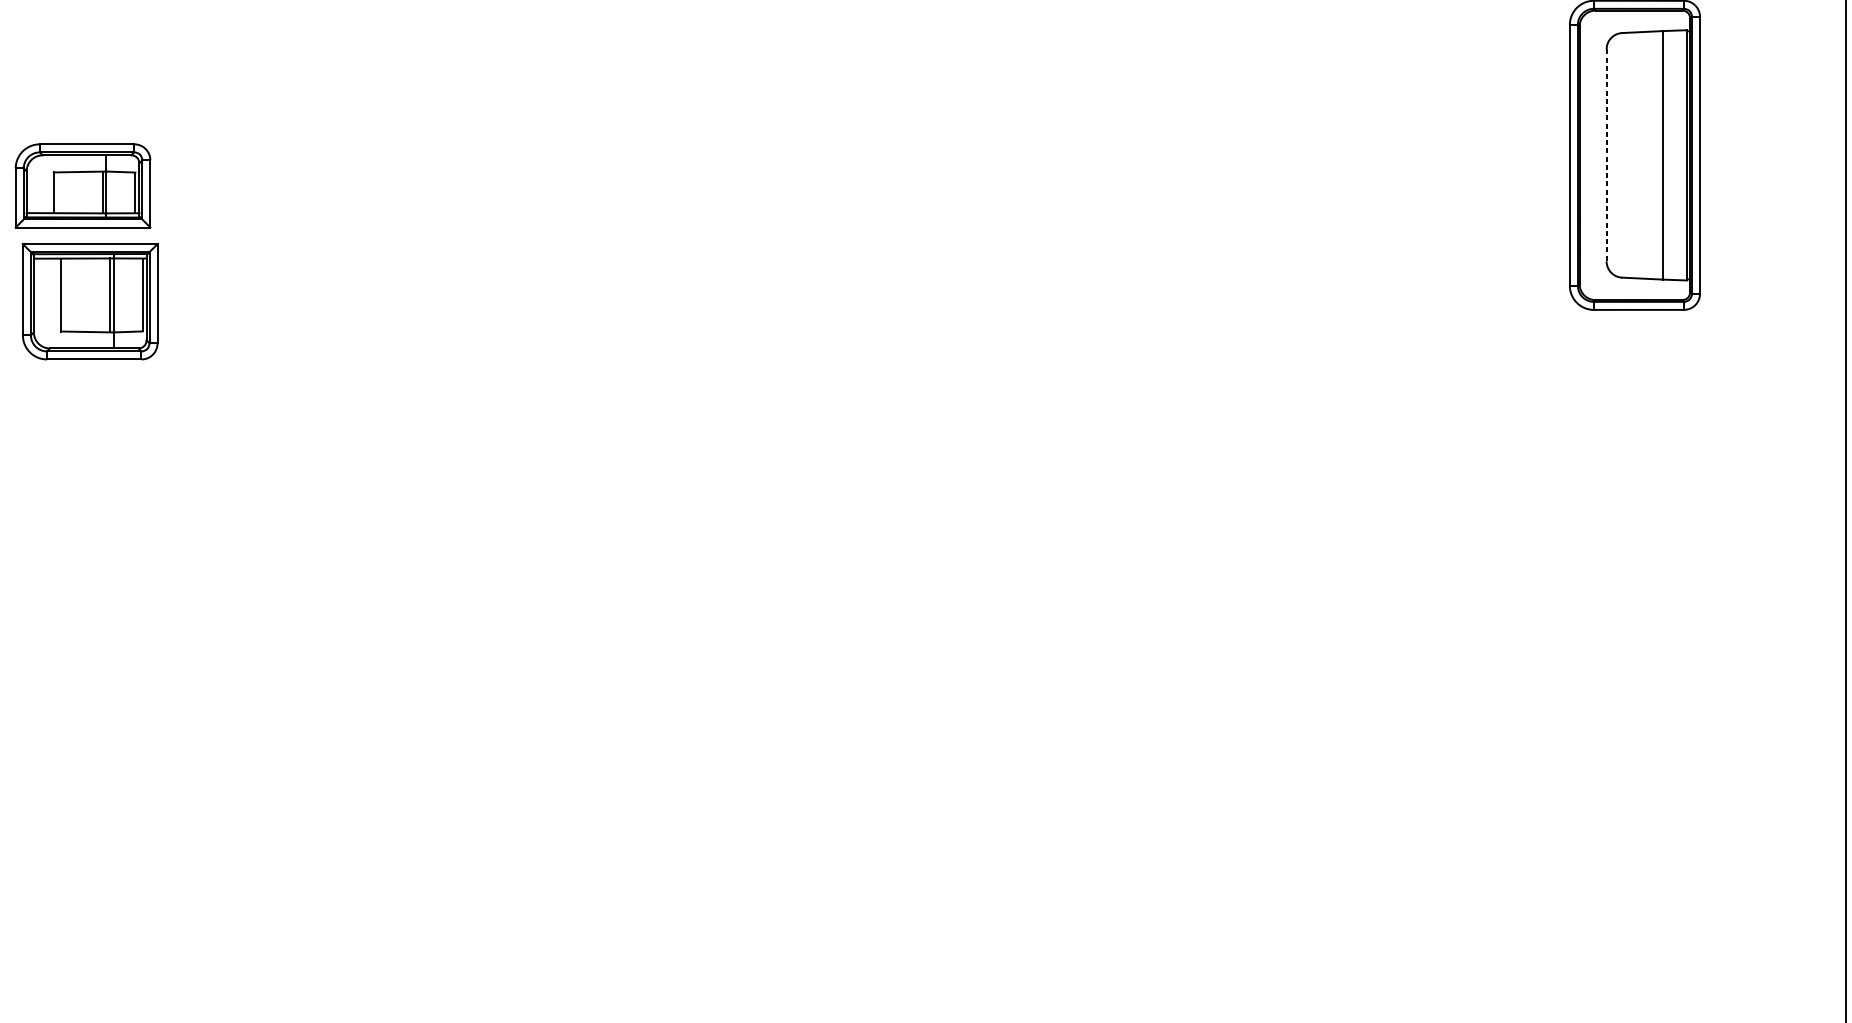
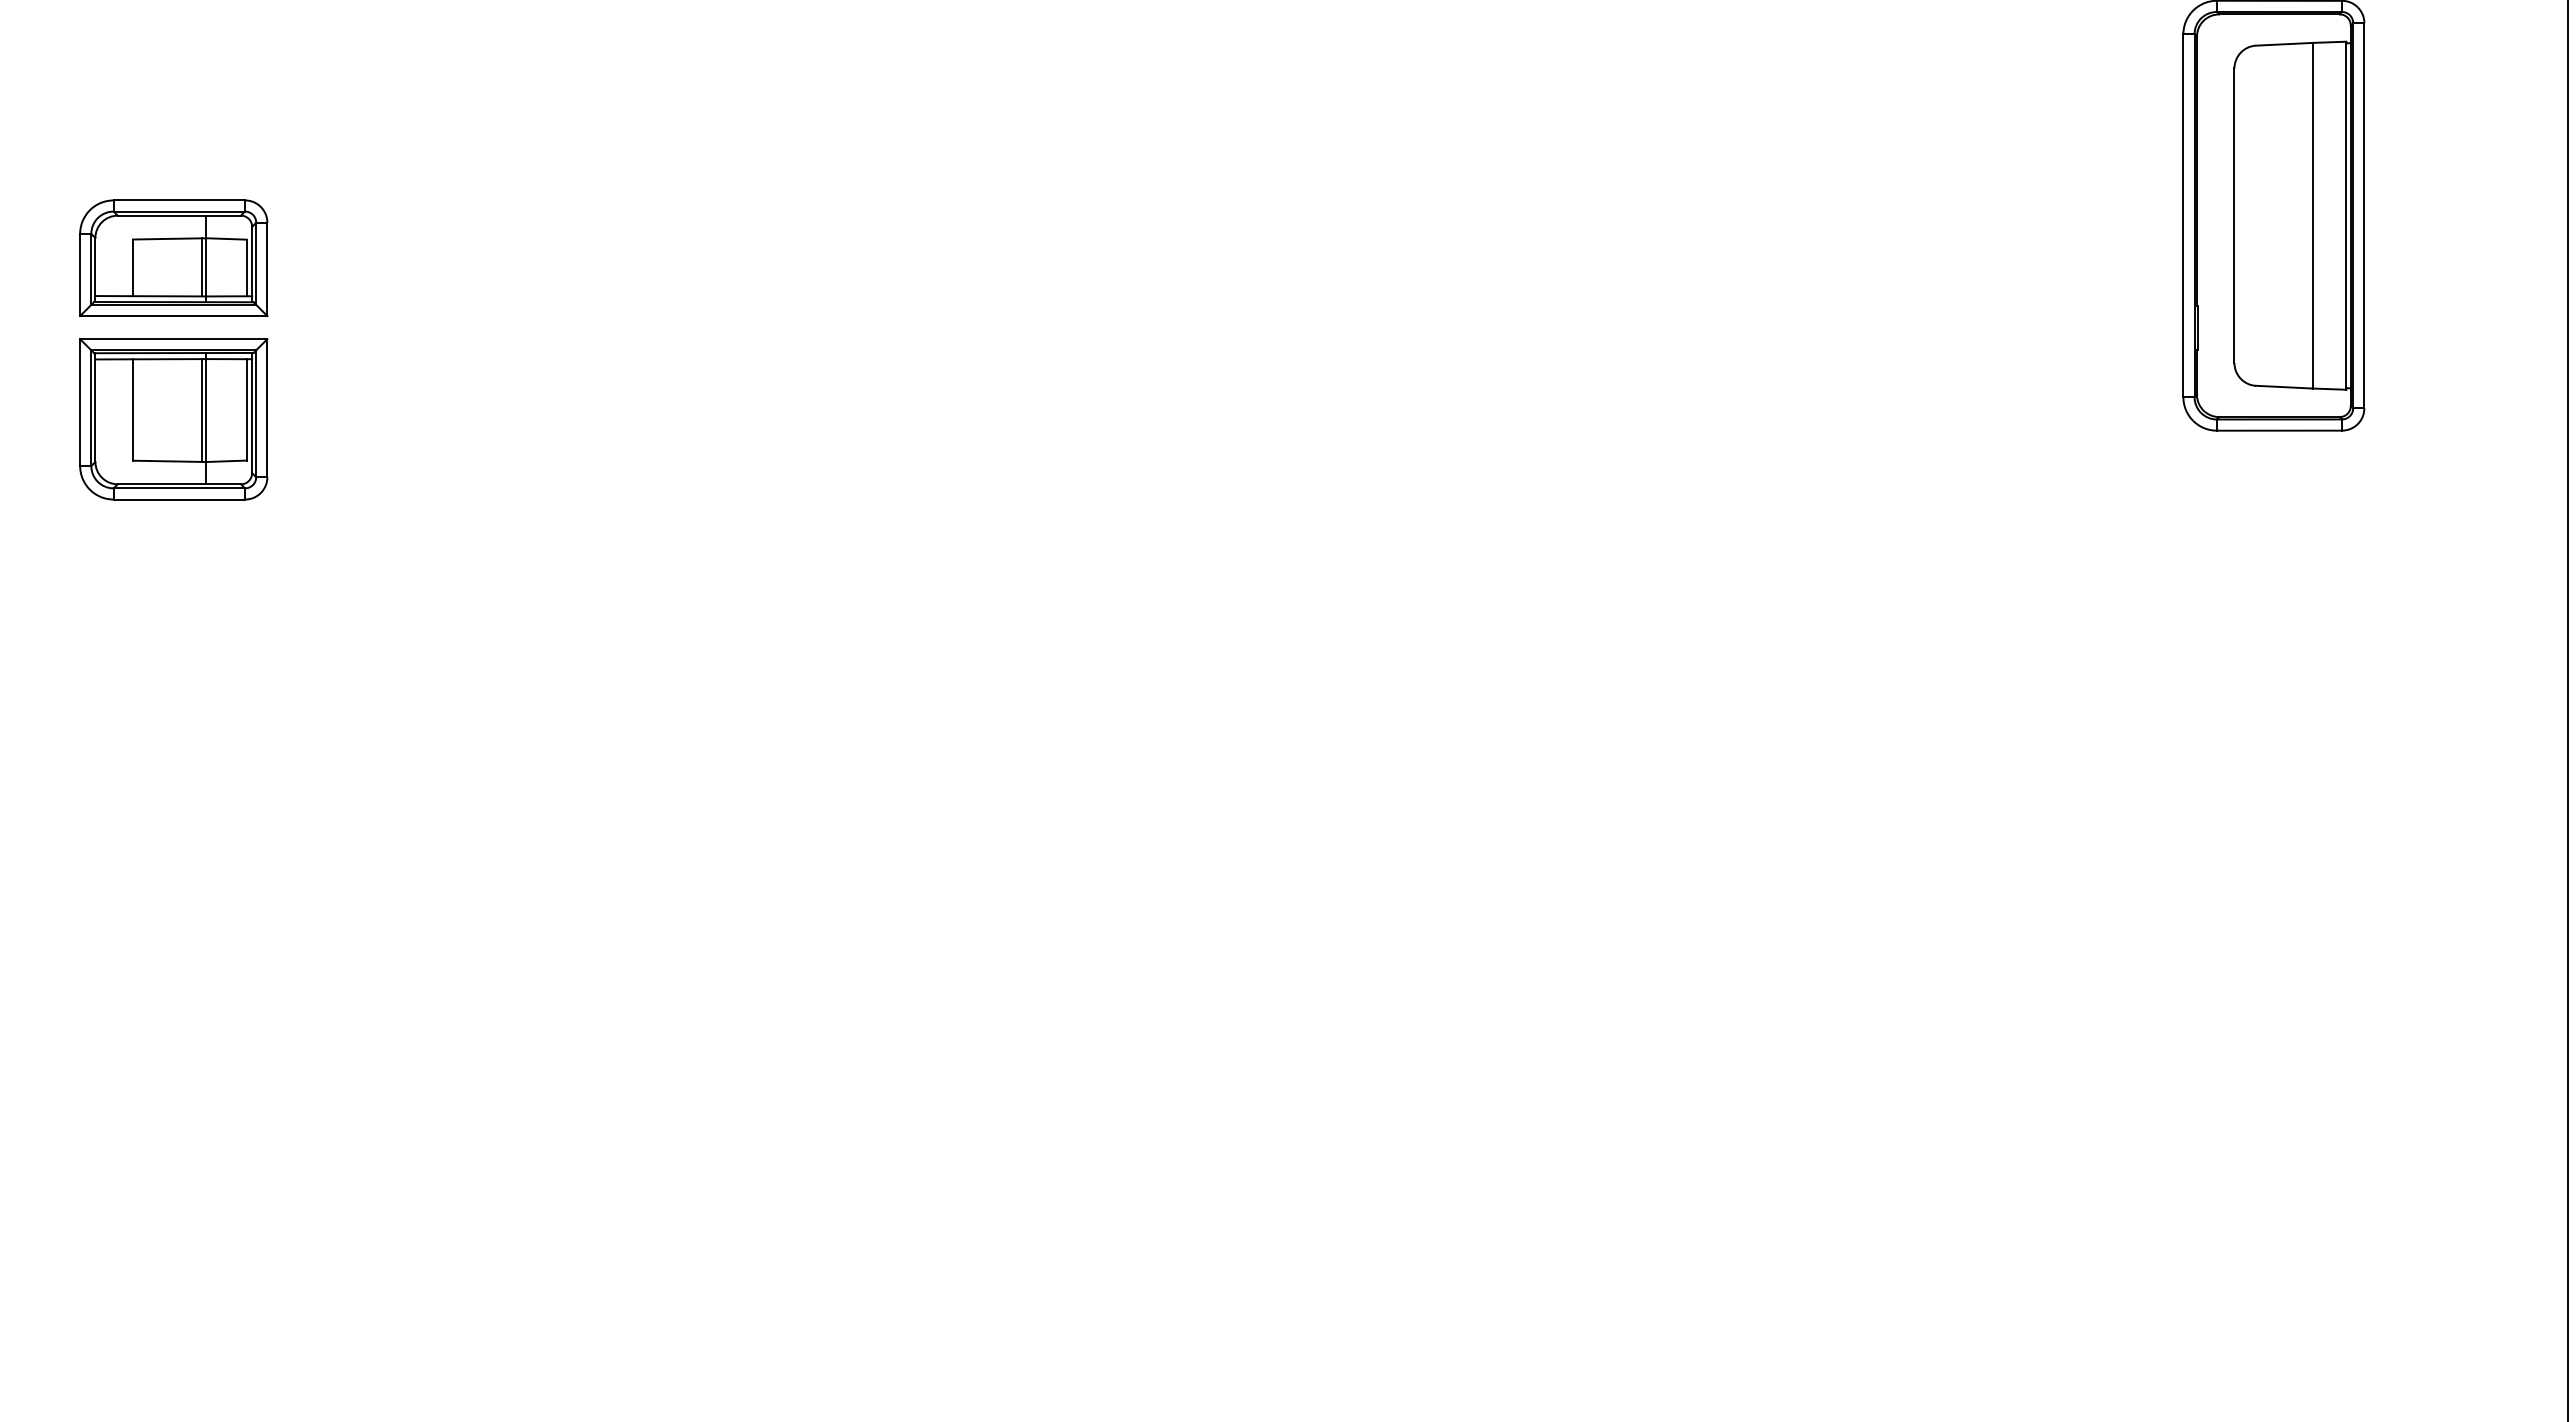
line: (1606, 155) -> (2234, 216), dashed -> solid
part: (82, 186) -> (173, 258), moved
part: (90, 301) -> (173, 419), moved

